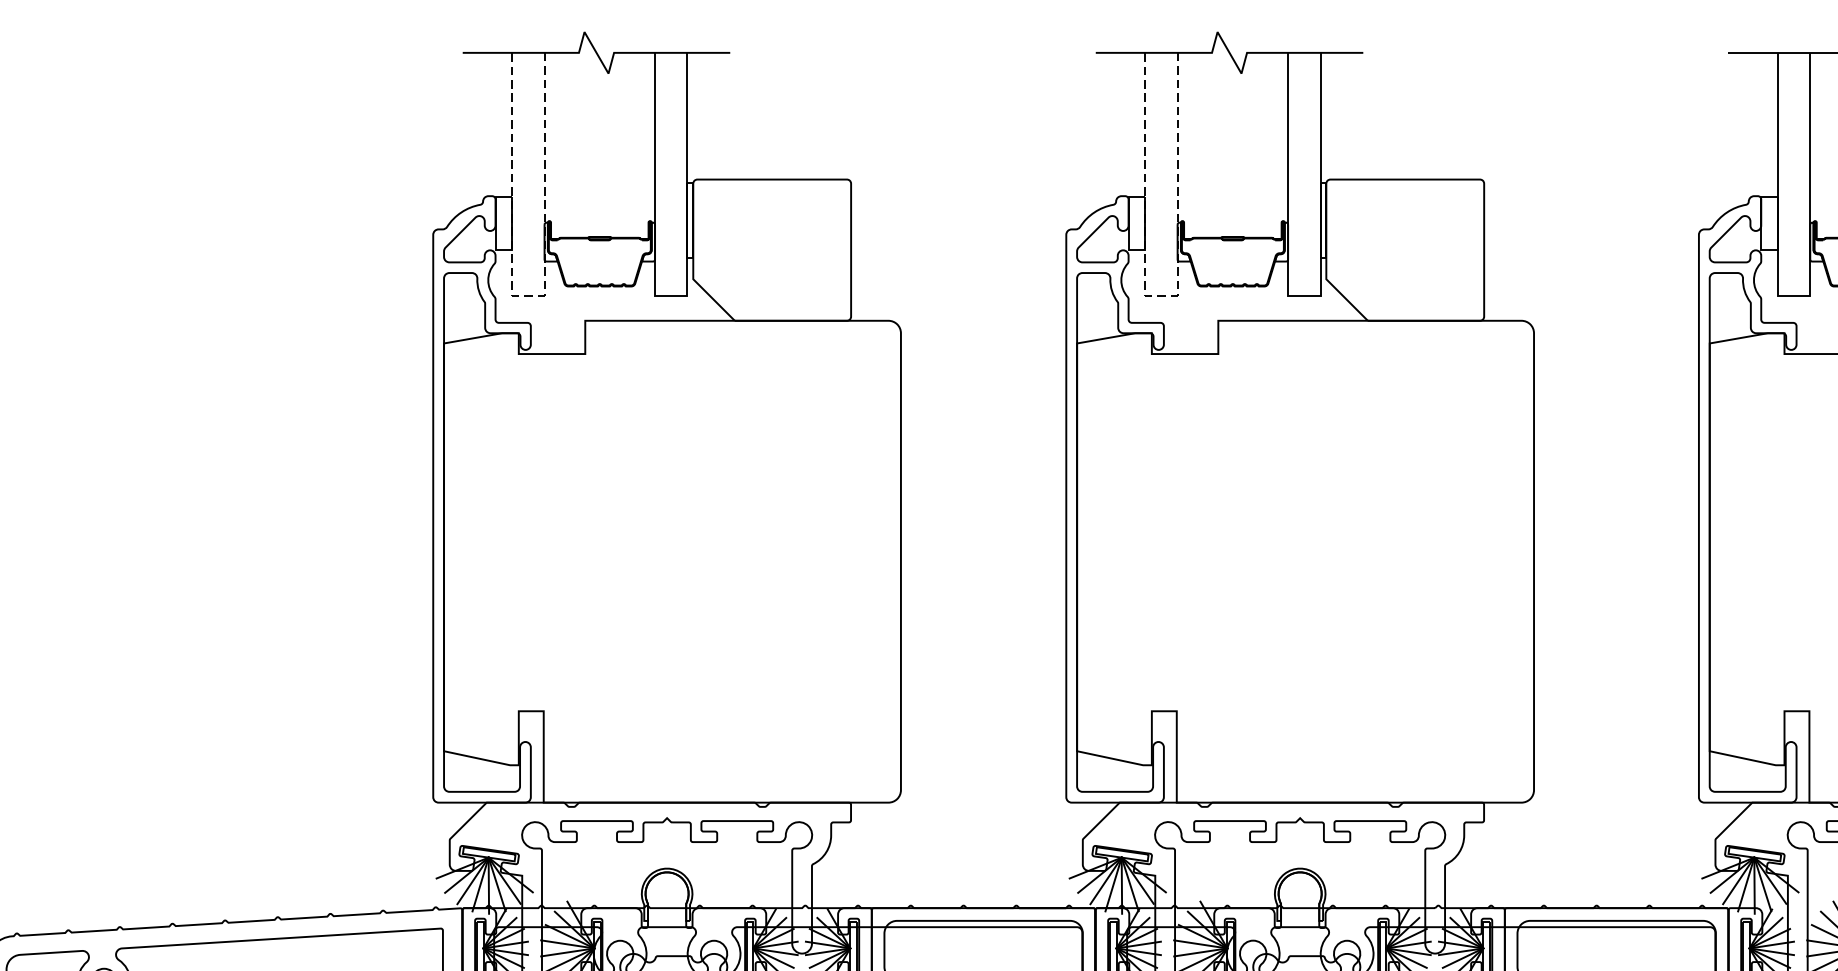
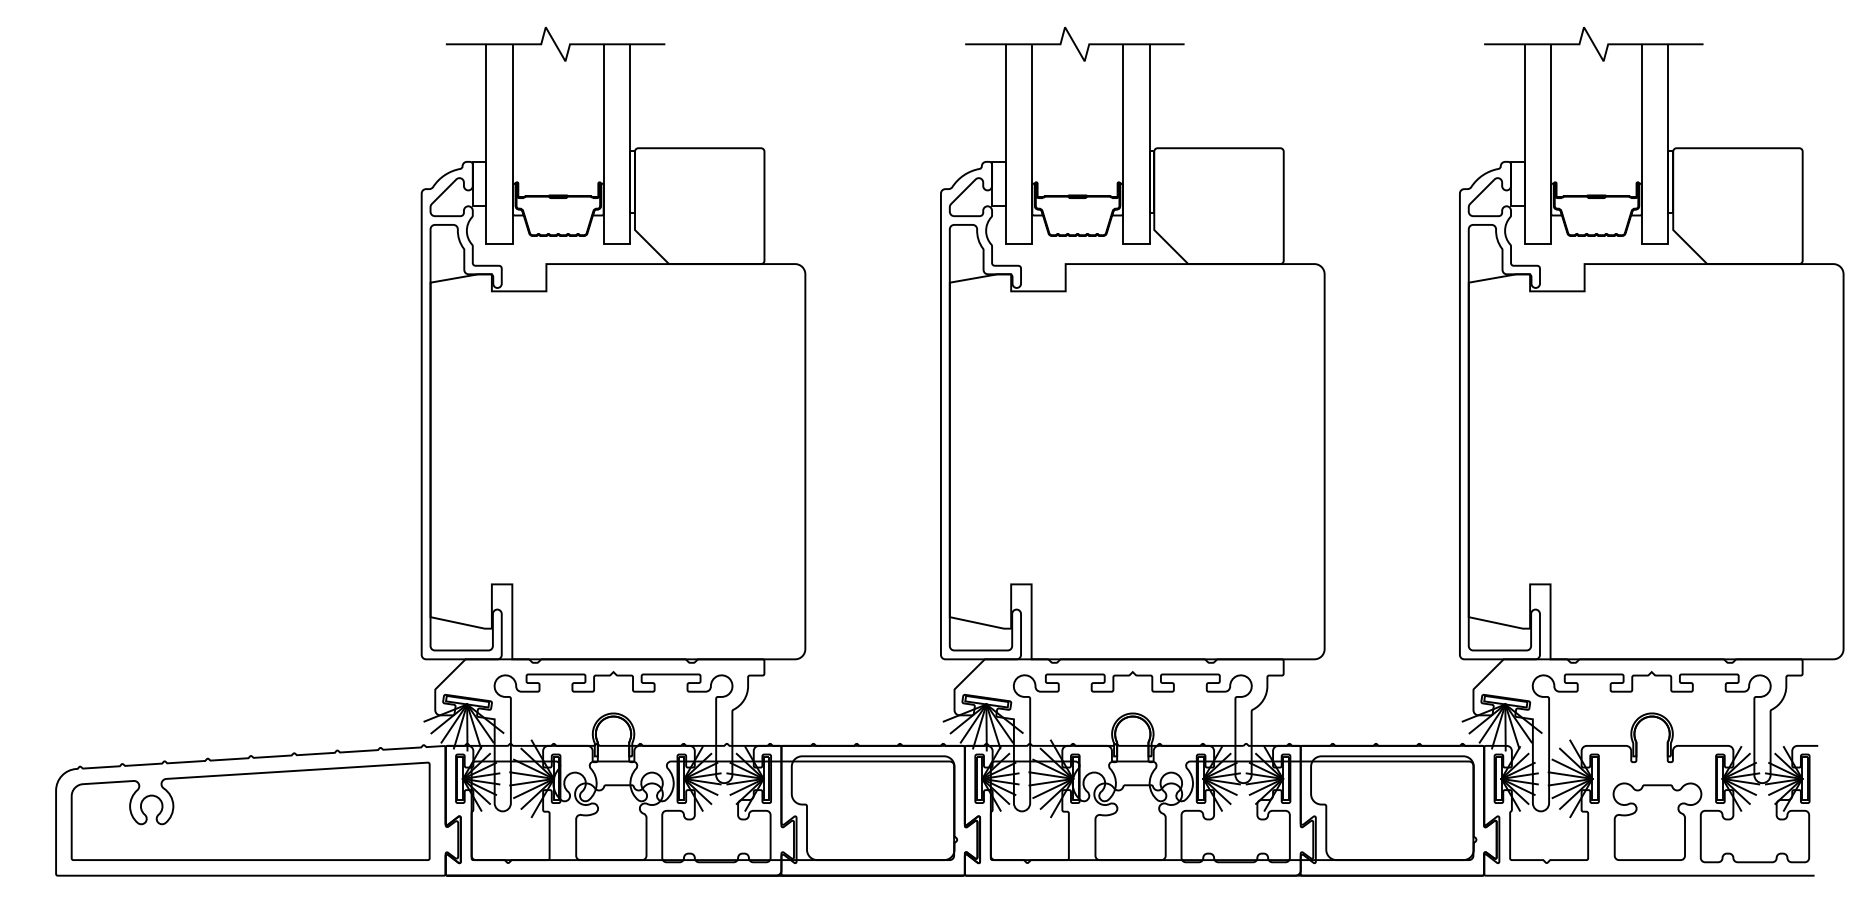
line: (528, 295) -> (499, 243), dashed -> solid
line: (1160, 295) -> (1018, 243), dashed -> solid

